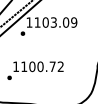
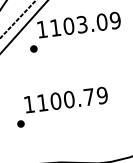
text: (60, 66) -> (101, 95), 1100.72 -> 1100.79

